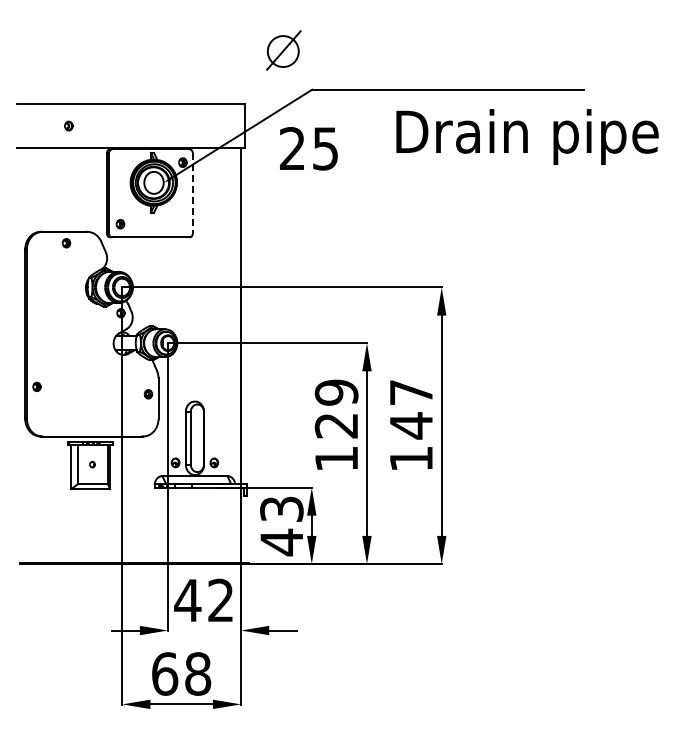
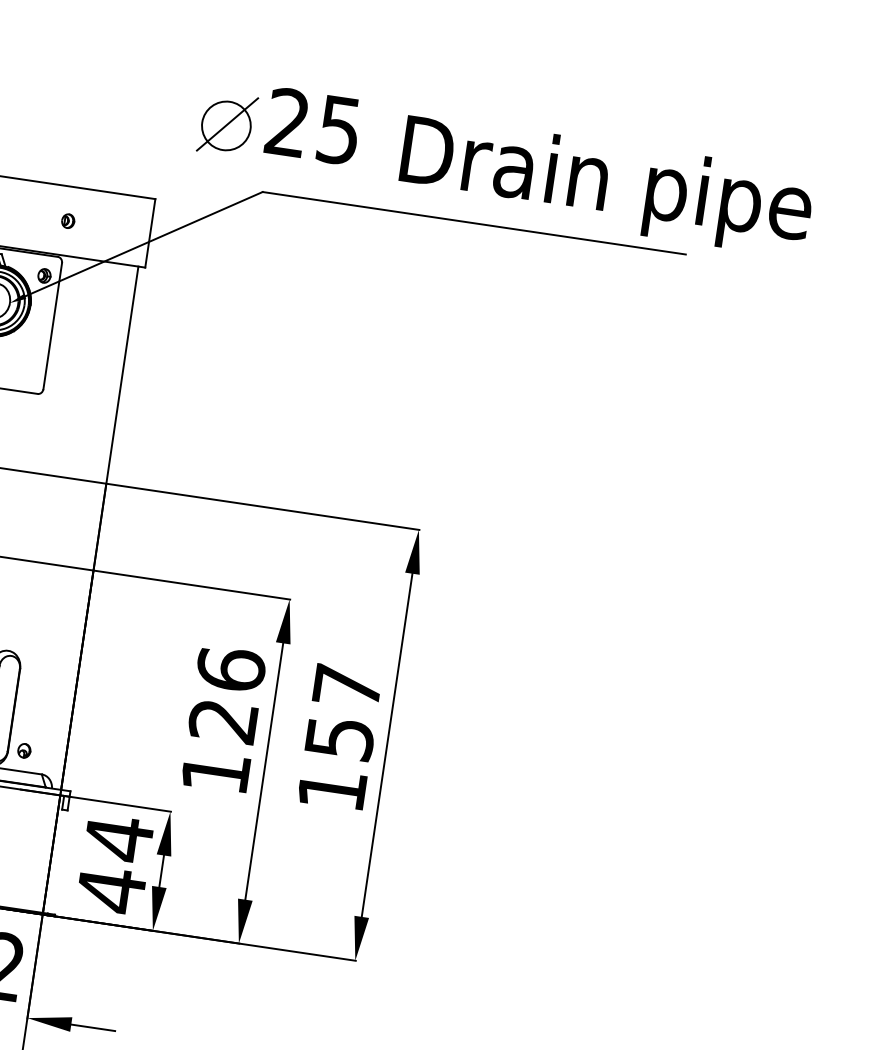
part: (192, 125) -> (67, 220), added
text: (527, 136) -> (606, 185), moved
text: (308, 148) -> (312, 125), moved
line: (192, 193) -> (52, 326), dashed -> solid
text: (336, 392) -> (230, 669), 129 -> 126
text: (411, 425) -> (340, 737), 147 -> 157
text: (281, 509) -> (118, 838), 43 -> 44

